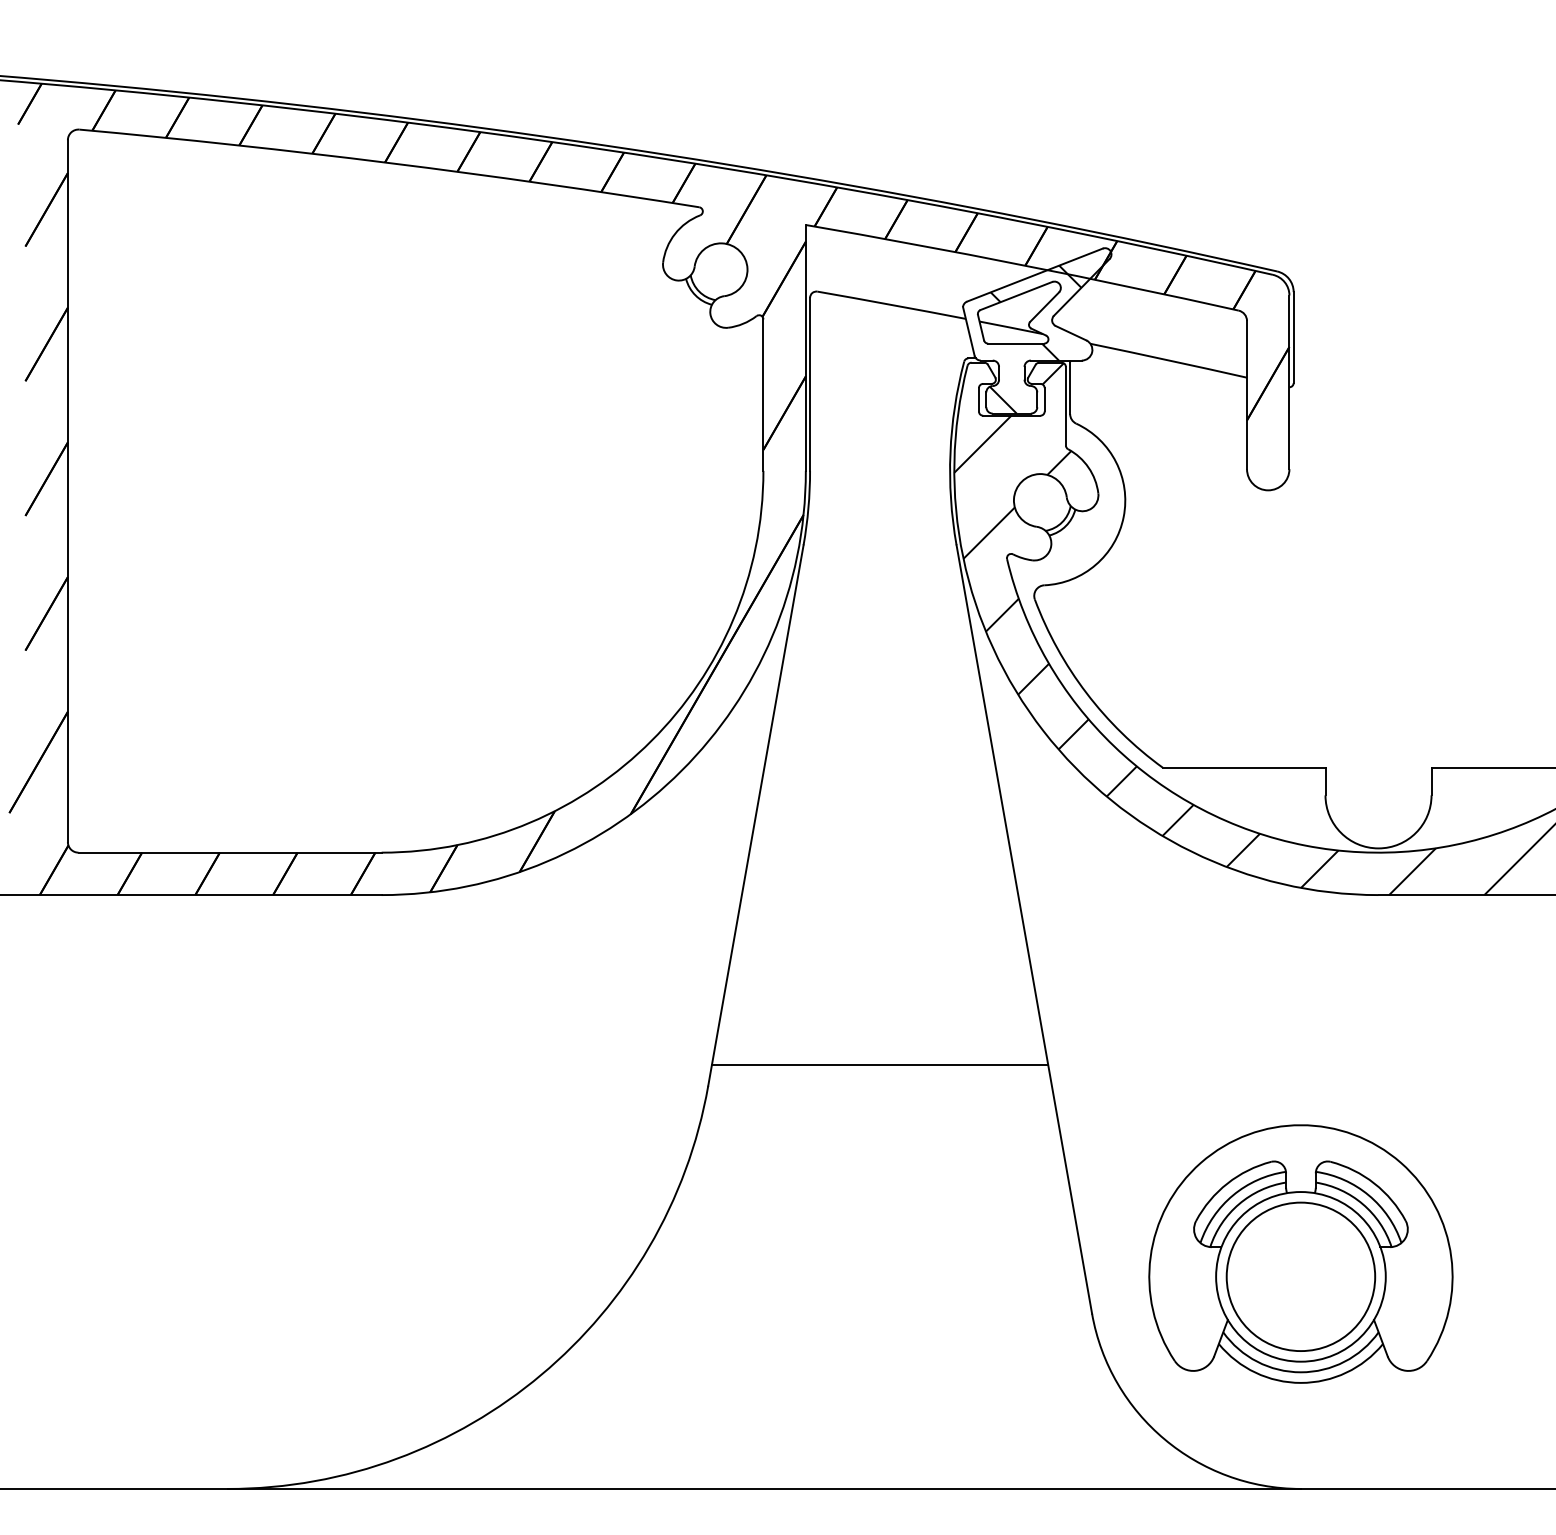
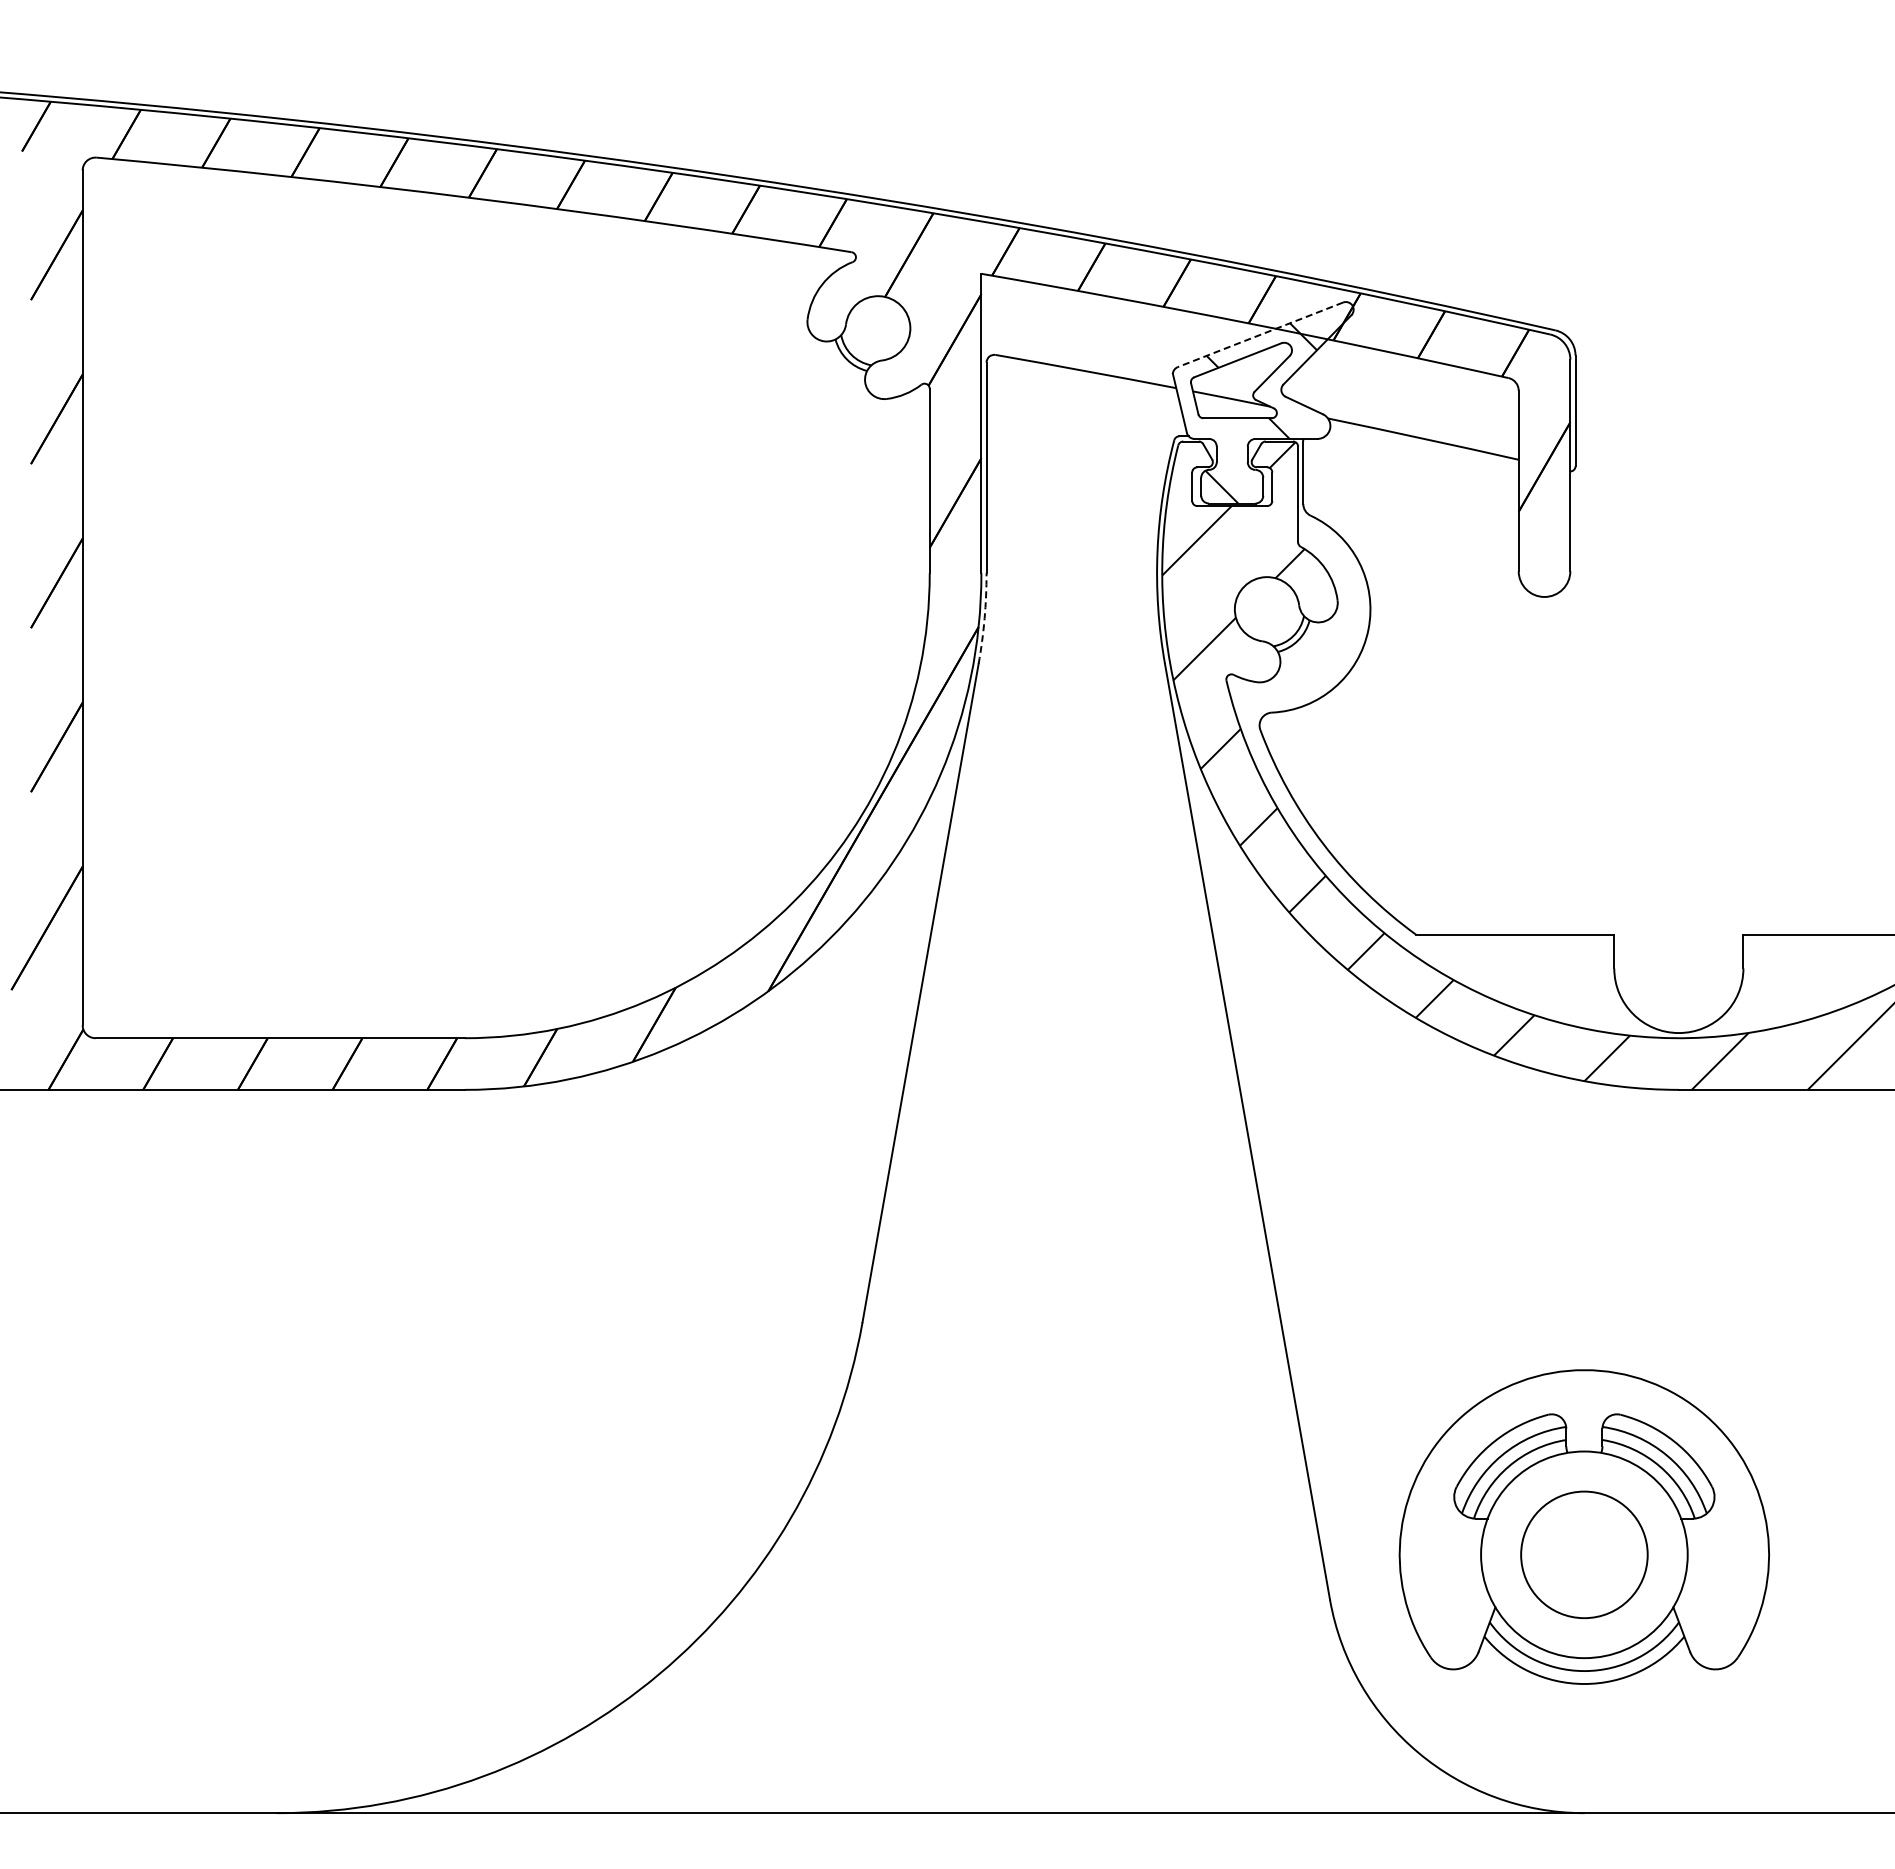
line: (1035, 274) -> (1260, 334), solid -> dashed
arc: (808, 508) -> (984, 618), solid -> dashed
line: (879, 1064) -> (1071, 1296), removed
circle: (1301, 1276) -> (1584, 1554), size x0.7

